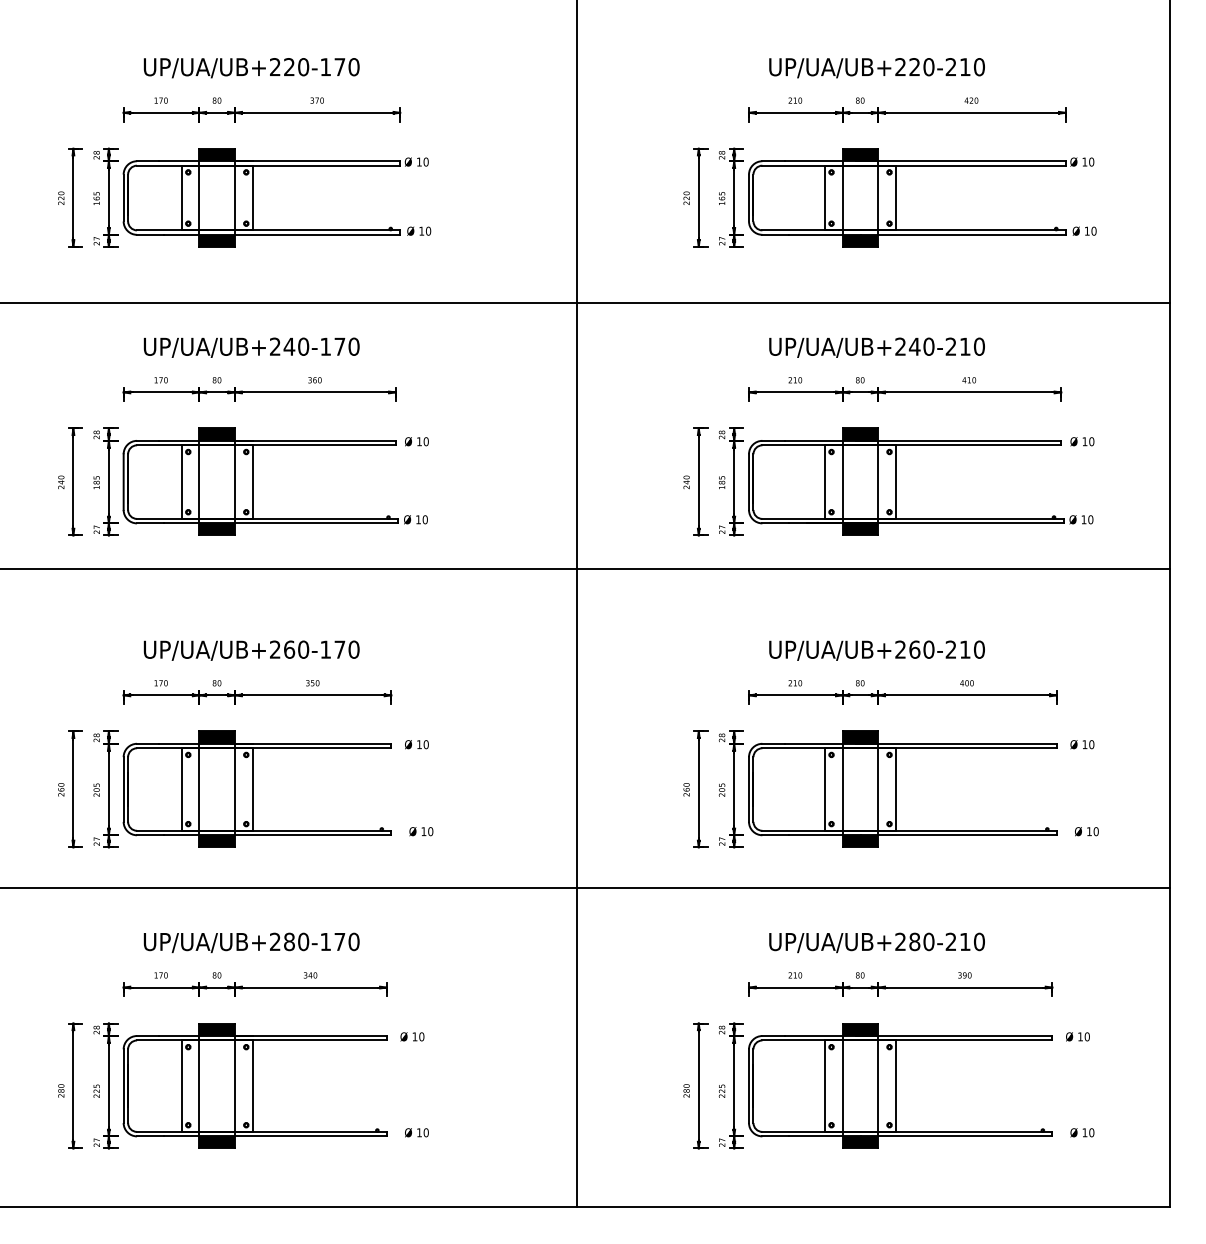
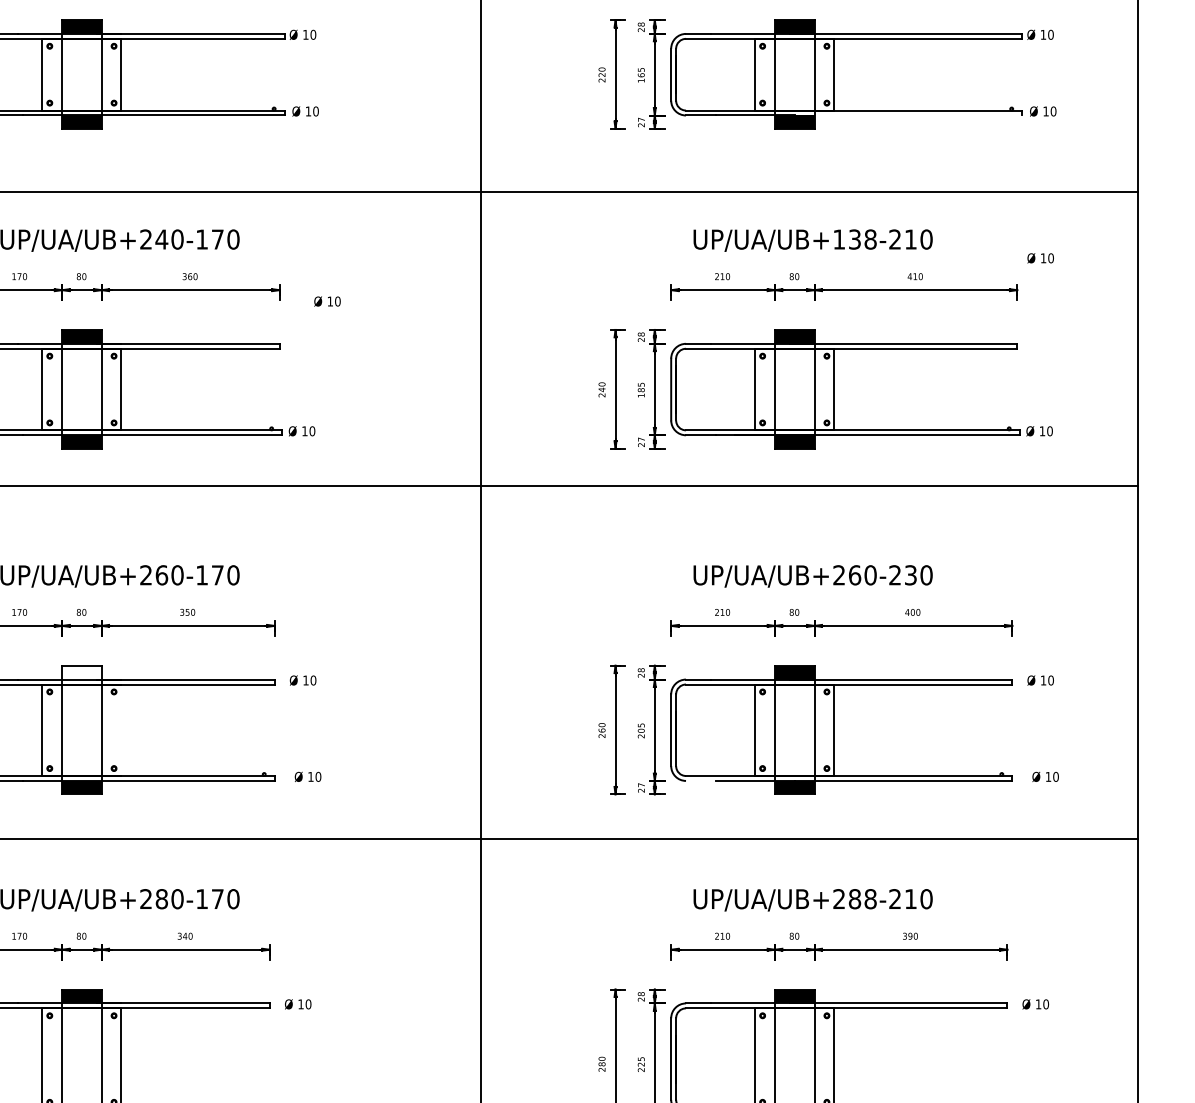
line: (962, 234) -> (907, 115), removed
text: (914, 346) -> (854, 239), UP/UA/UB+240-210 -> UP/UA/UB+138-210
text: (416, 441) -> (327, 301), moved
text: (1082, 441) -> (1040, 258), moved
text: (965, 649) -> (911, 575), UP/UA/UB+260-210 -> UP/UA/UB+260-230
fill: (217, 737) -> (82, 672), removed
line: (253, 789) -> (122, 730), removed
line: (775, 835) -> (700, 781), removed
text: (928, 941) -> (870, 898), UP/UA/UB+280-210 -> UP/UA/UB+288-210

